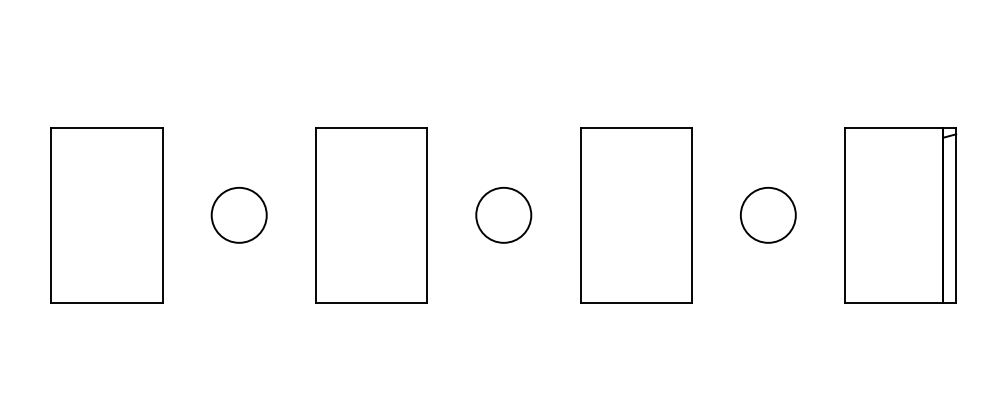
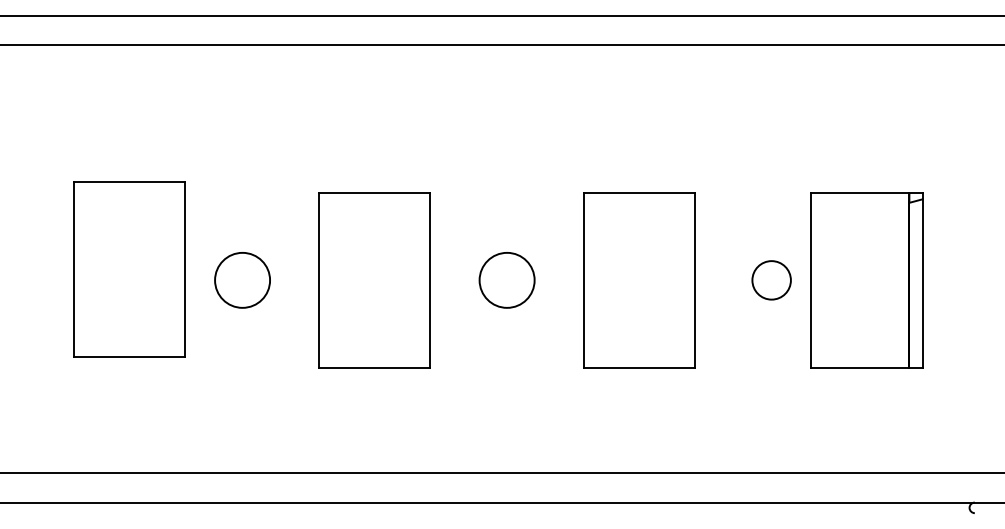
circle: (768, 214) -> (771, 279), size x0.7
part: (107, 215) -> (129, 269), moved
part: (900, 215) -> (866, 280), moved

